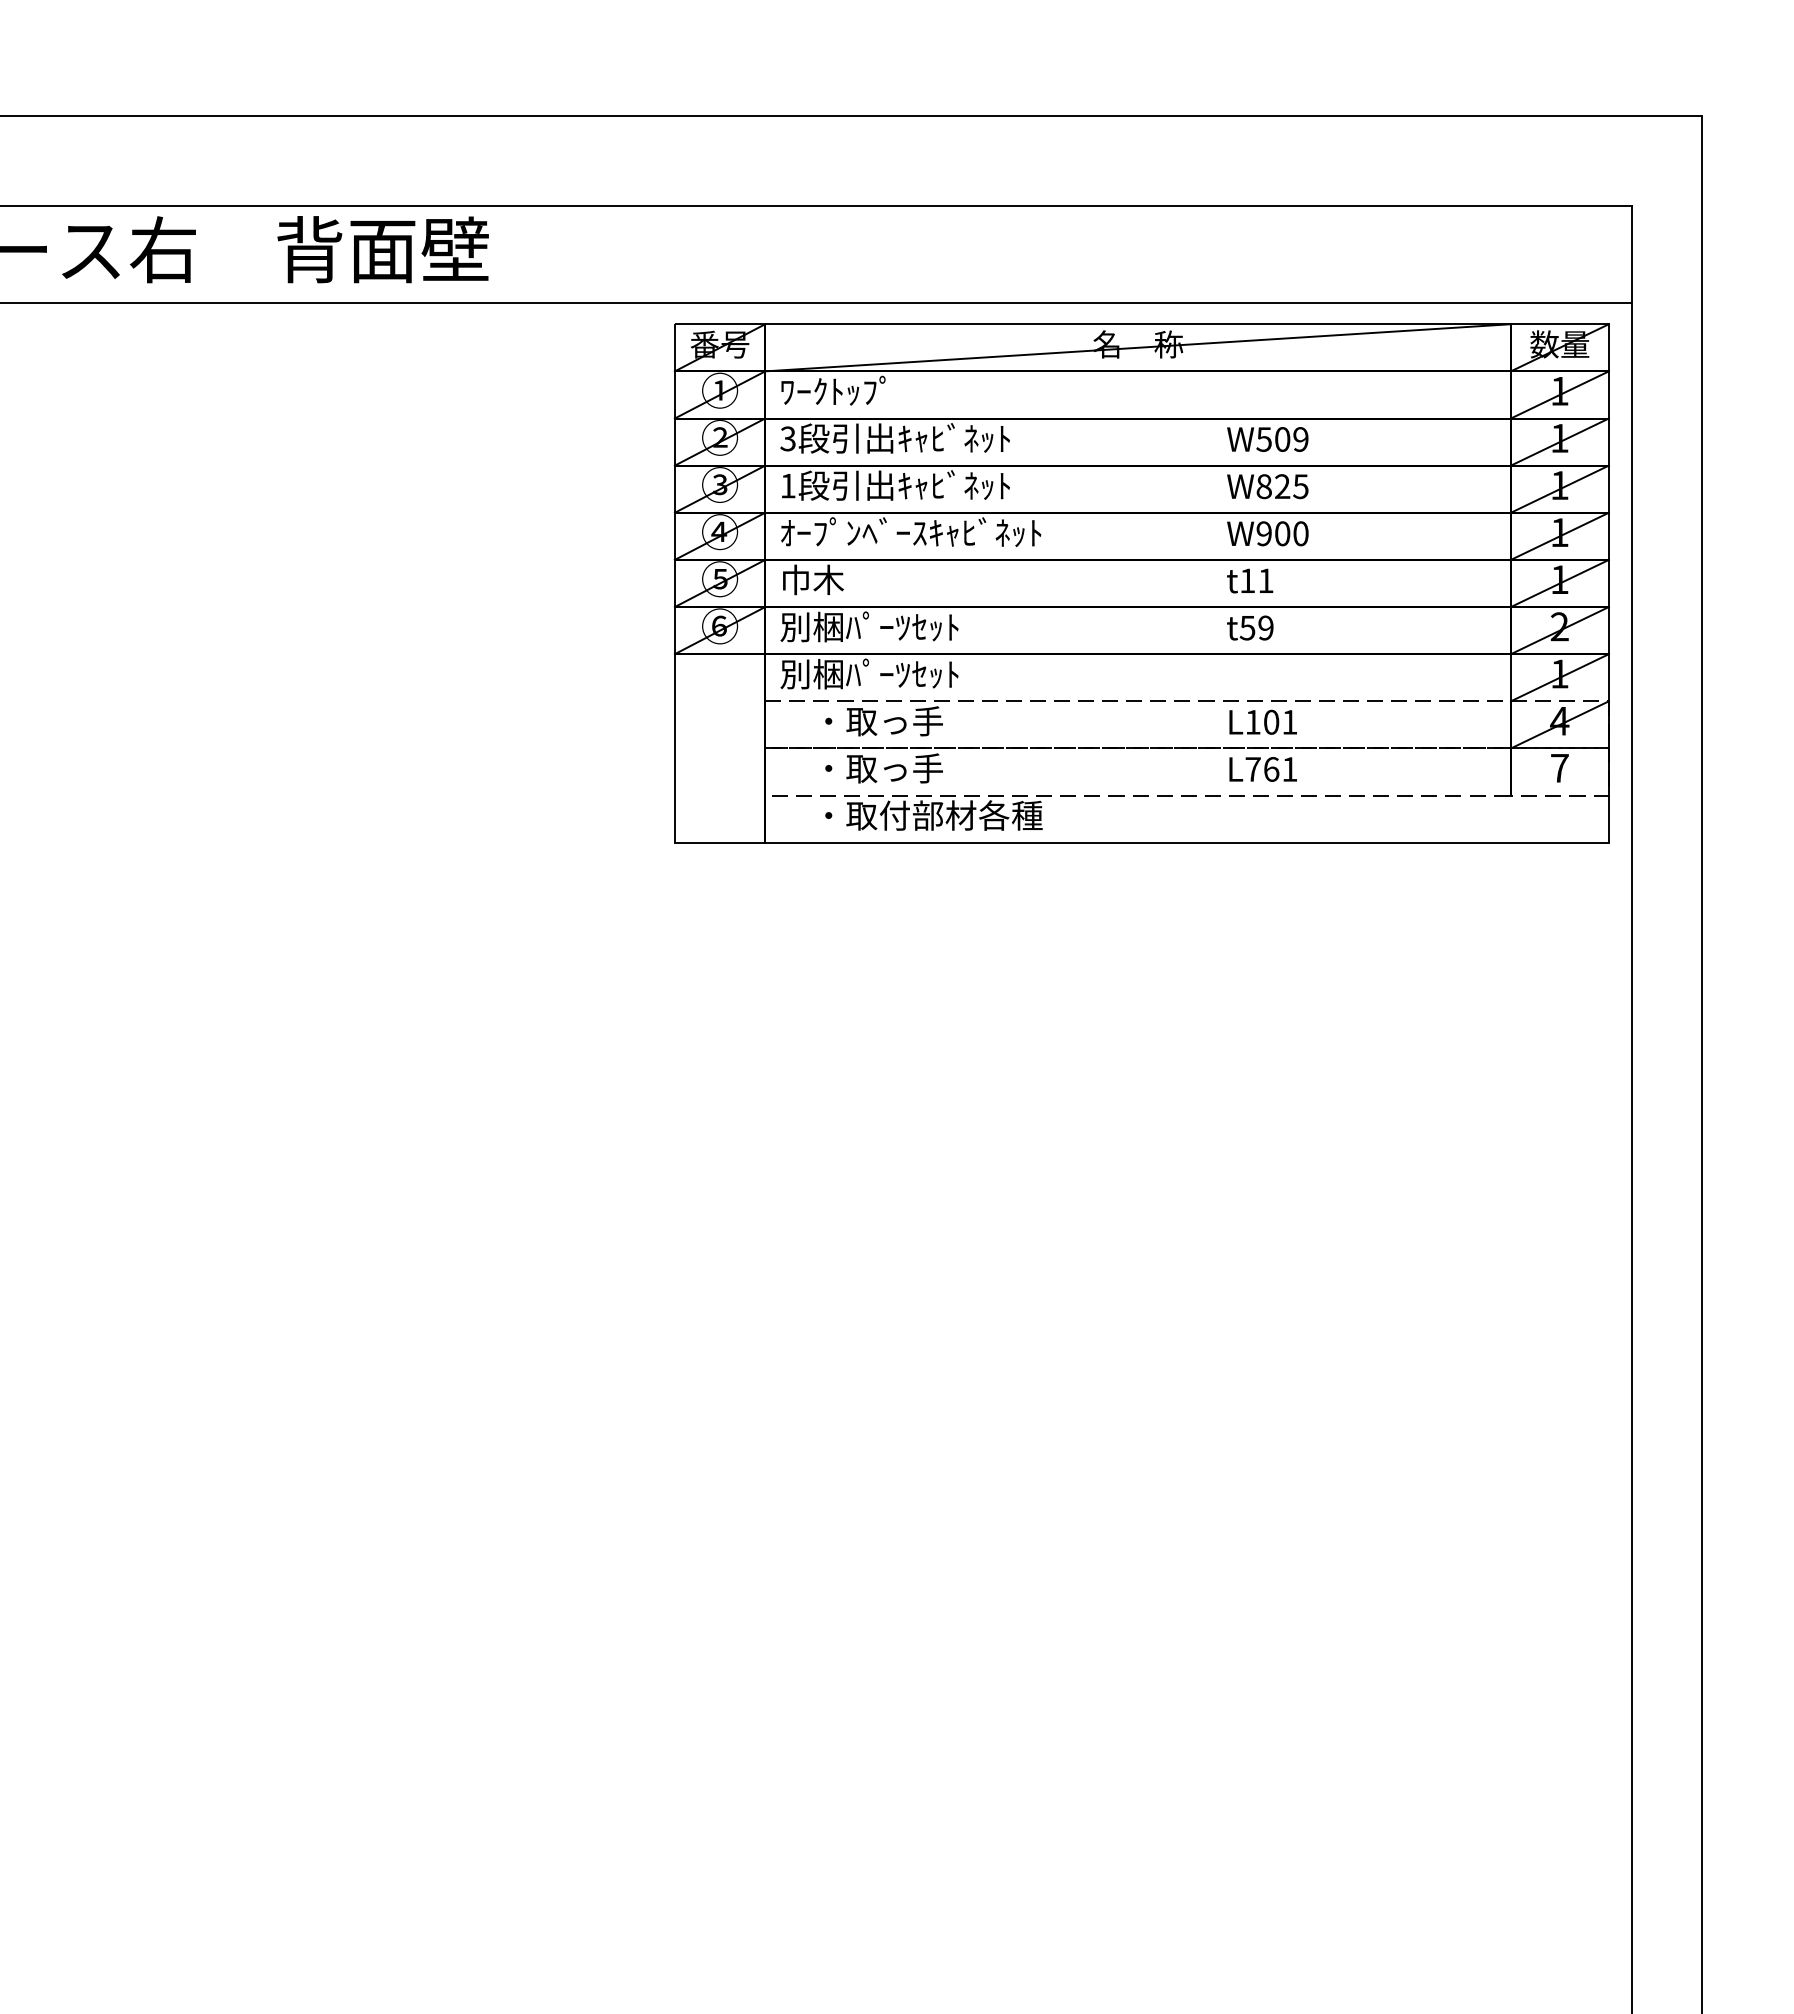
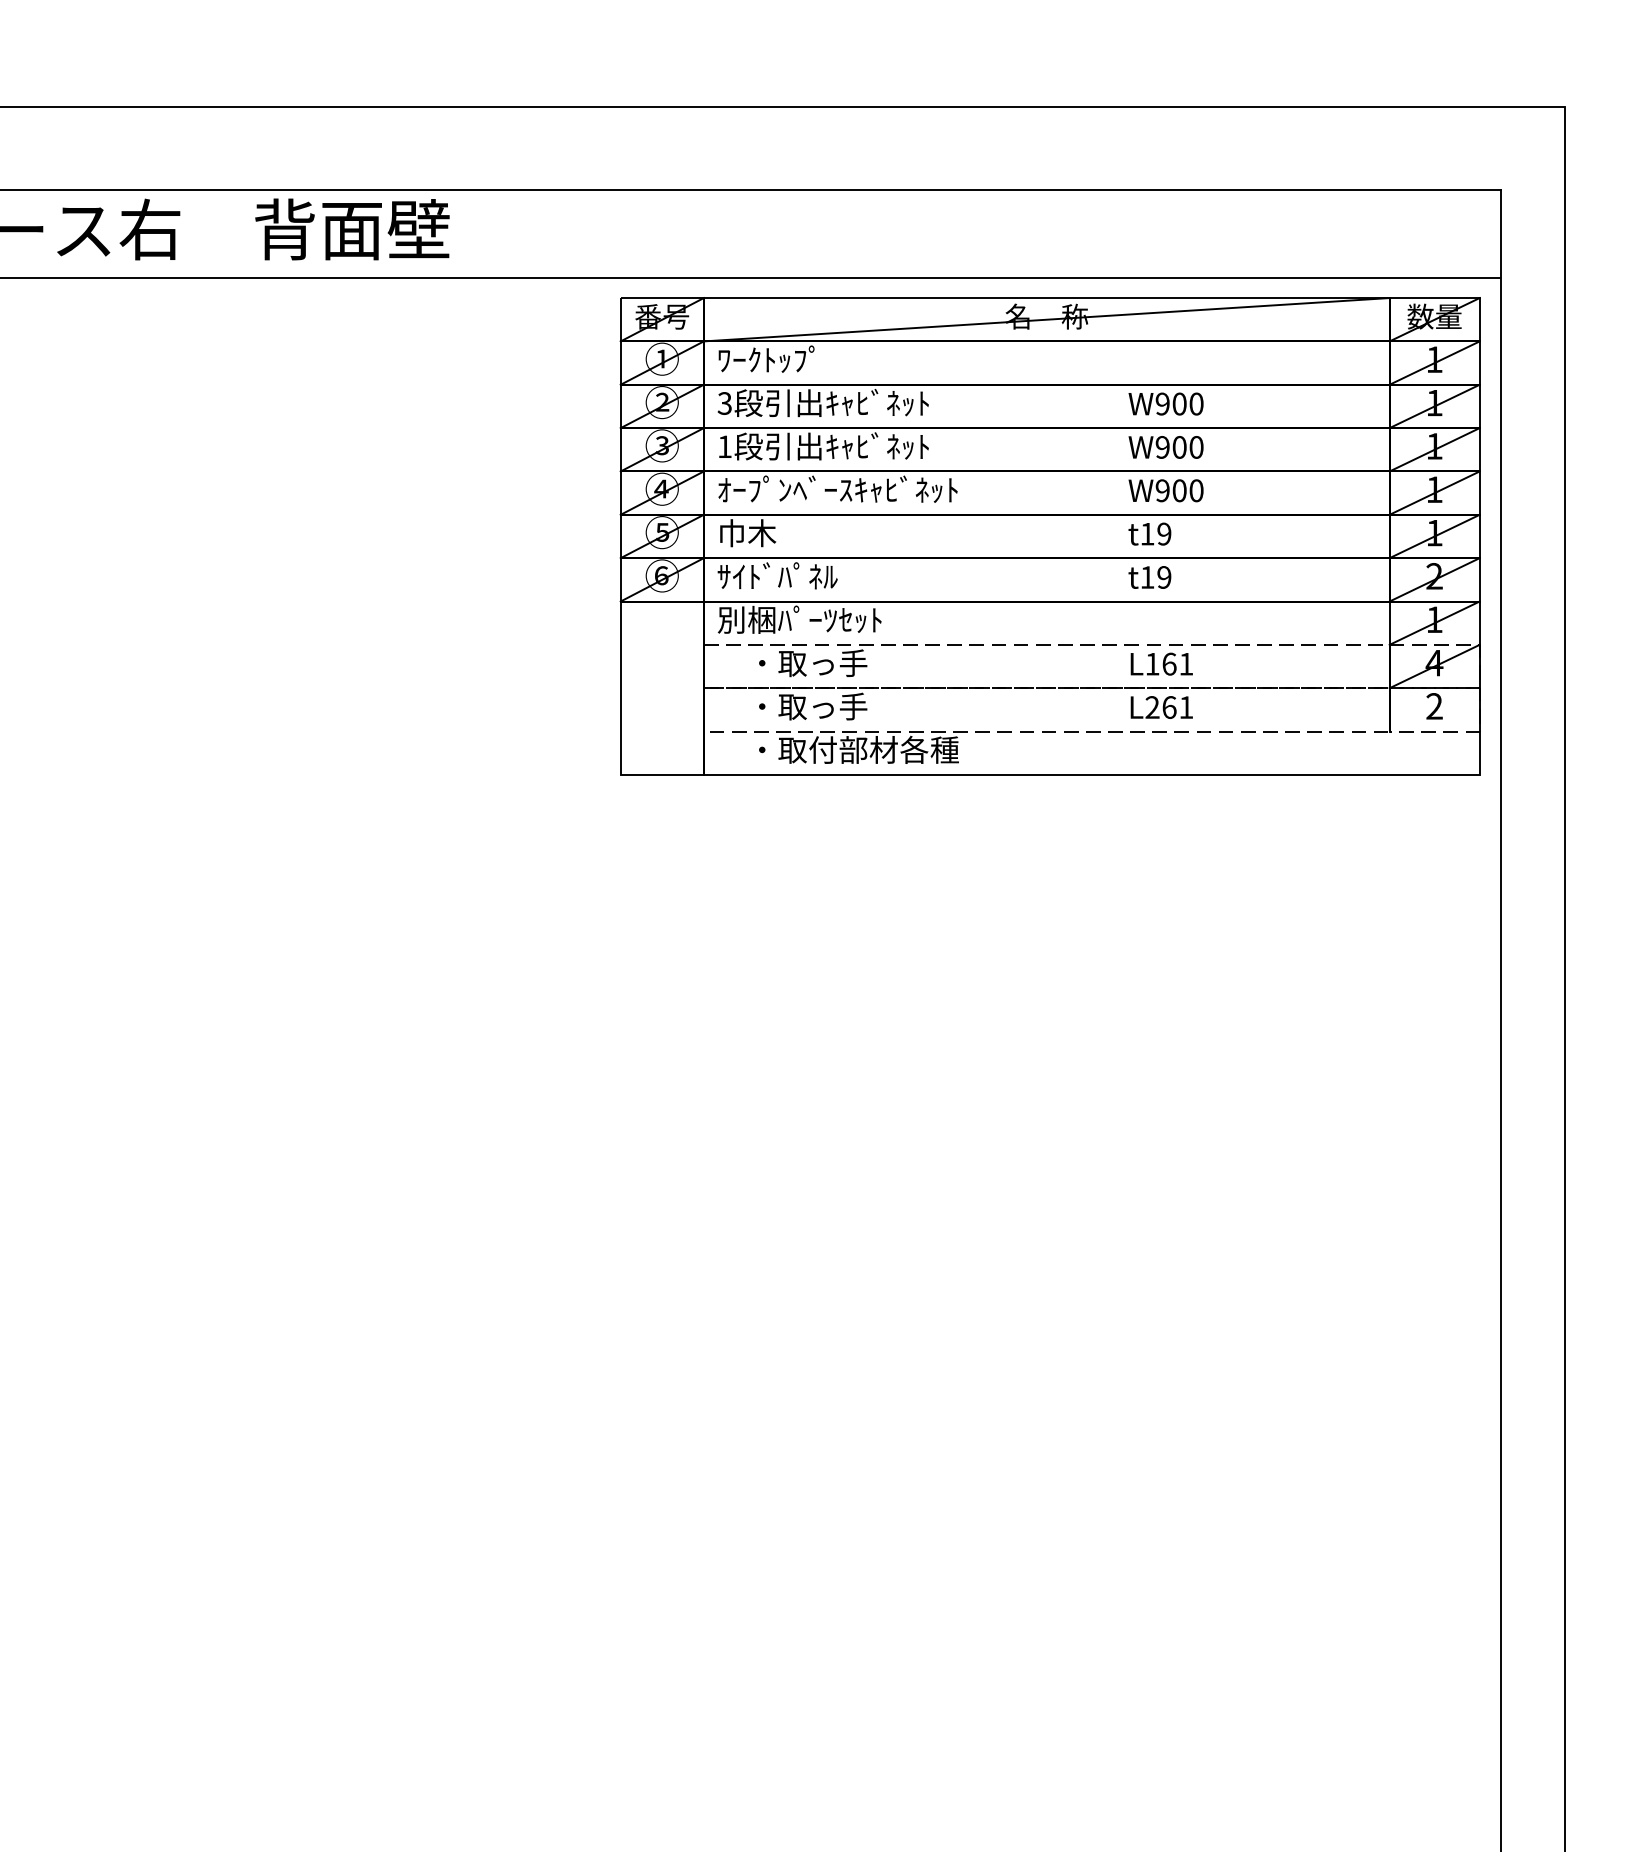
text: (1282, 439) -> (1179, 404), W509 -> W900
text: (1282, 486) -> (1179, 447), W825 -> W900
text: (1265, 580) -> (1163, 533), t11 -> t19
text: (869, 626) -> (799, 576), 別梱ﾊﾟｰﾂｾｯﾄ -> ｻｲﾄﾞﾊﾟﾈﾙ
text: (1247, 628) -> (1147, 577), t59 -> t19
text: (1271, 721) -> (1169, 663), L101 -> L161
text: (1559, 767) -> (1434, 705), 7 -> 2
text: (1252, 769) -> (1151, 707), L761 -> L261

